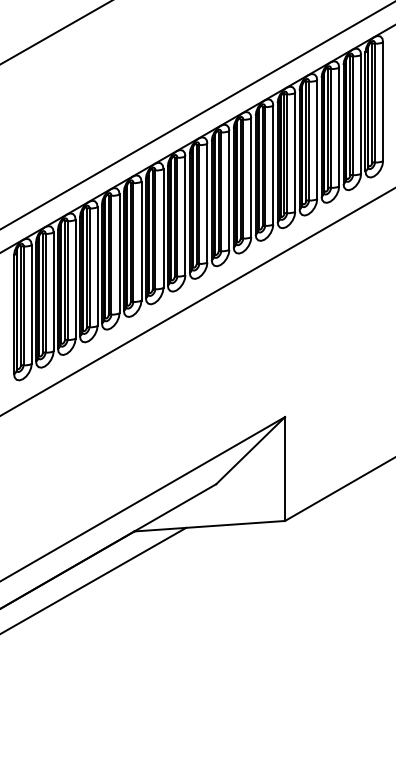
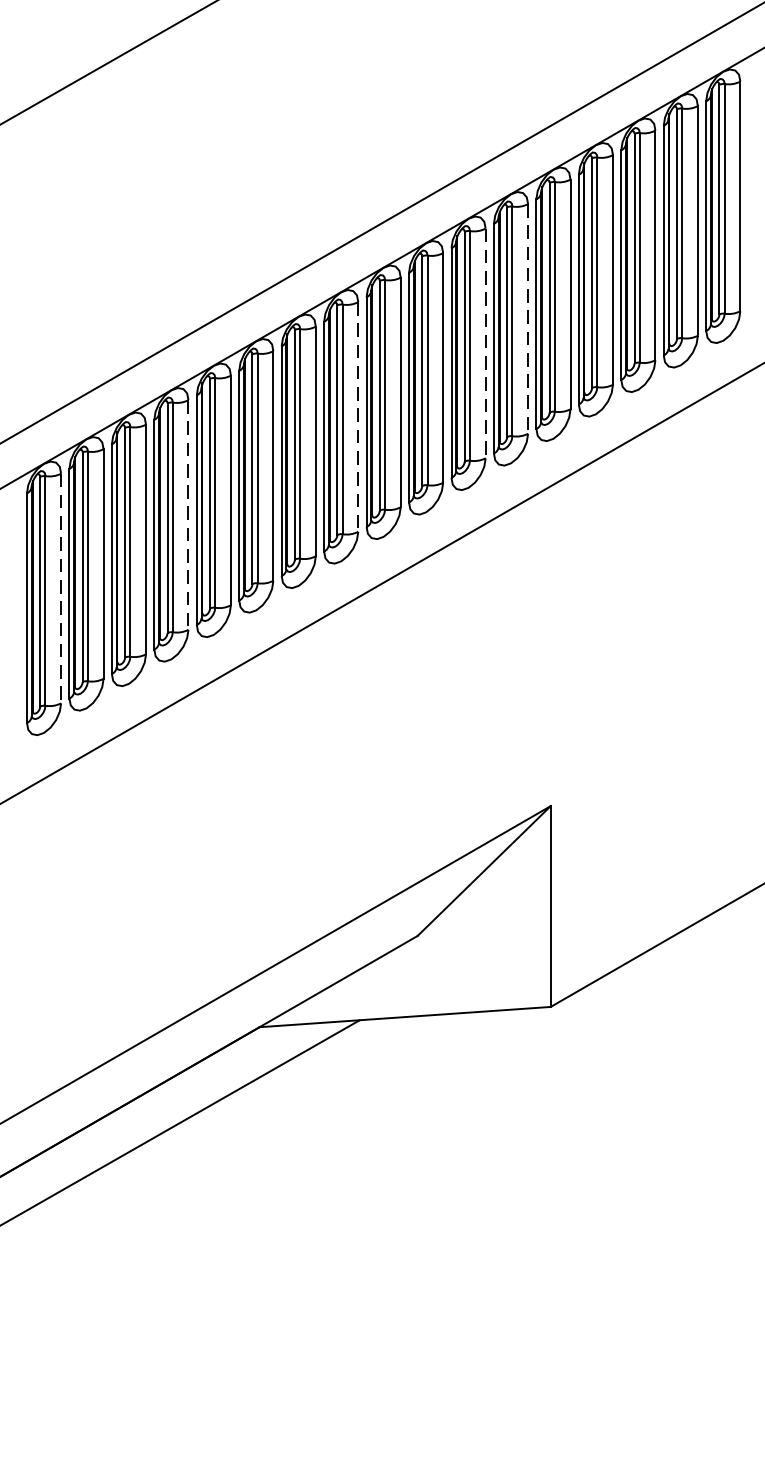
line: (273, 165) -> (528, 319), solid -> dashed
line: (251, 178) -> (485, 344), solid -> dashed
line: (185, 216) -> (358, 418), solid -> dashed
line: (97, 266) -> (188, 515), solid -> dashed
line: (31, 305) -> (60, 590), solid -> dashed

